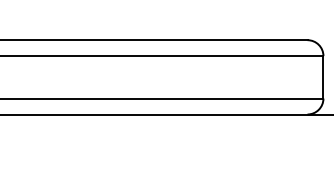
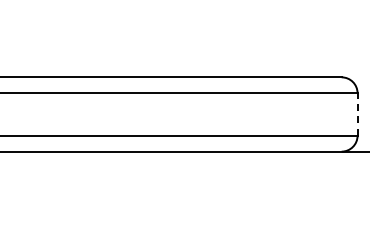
line: (323, 77) -> (357, 114), solid -> dashed

